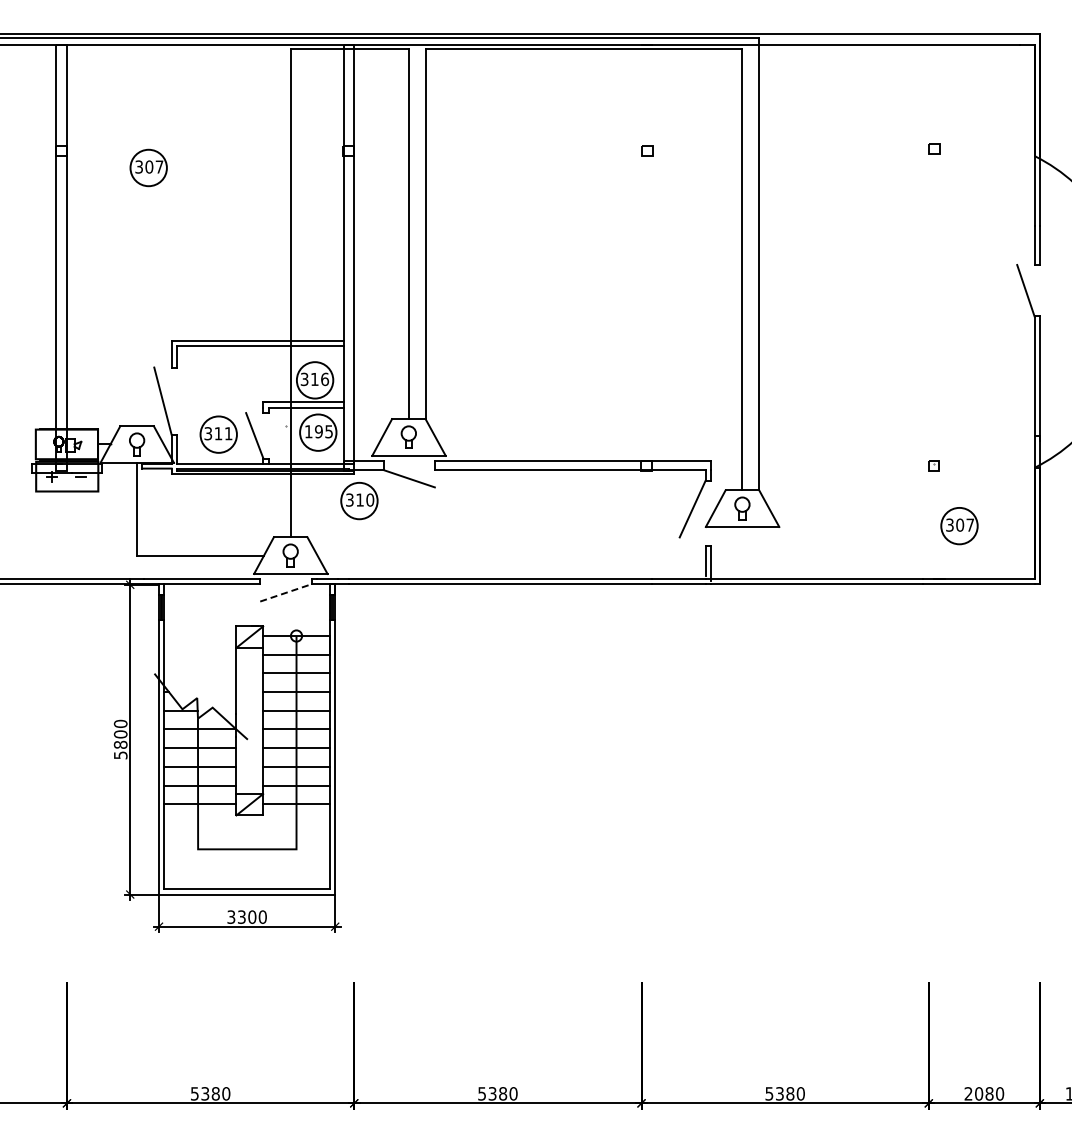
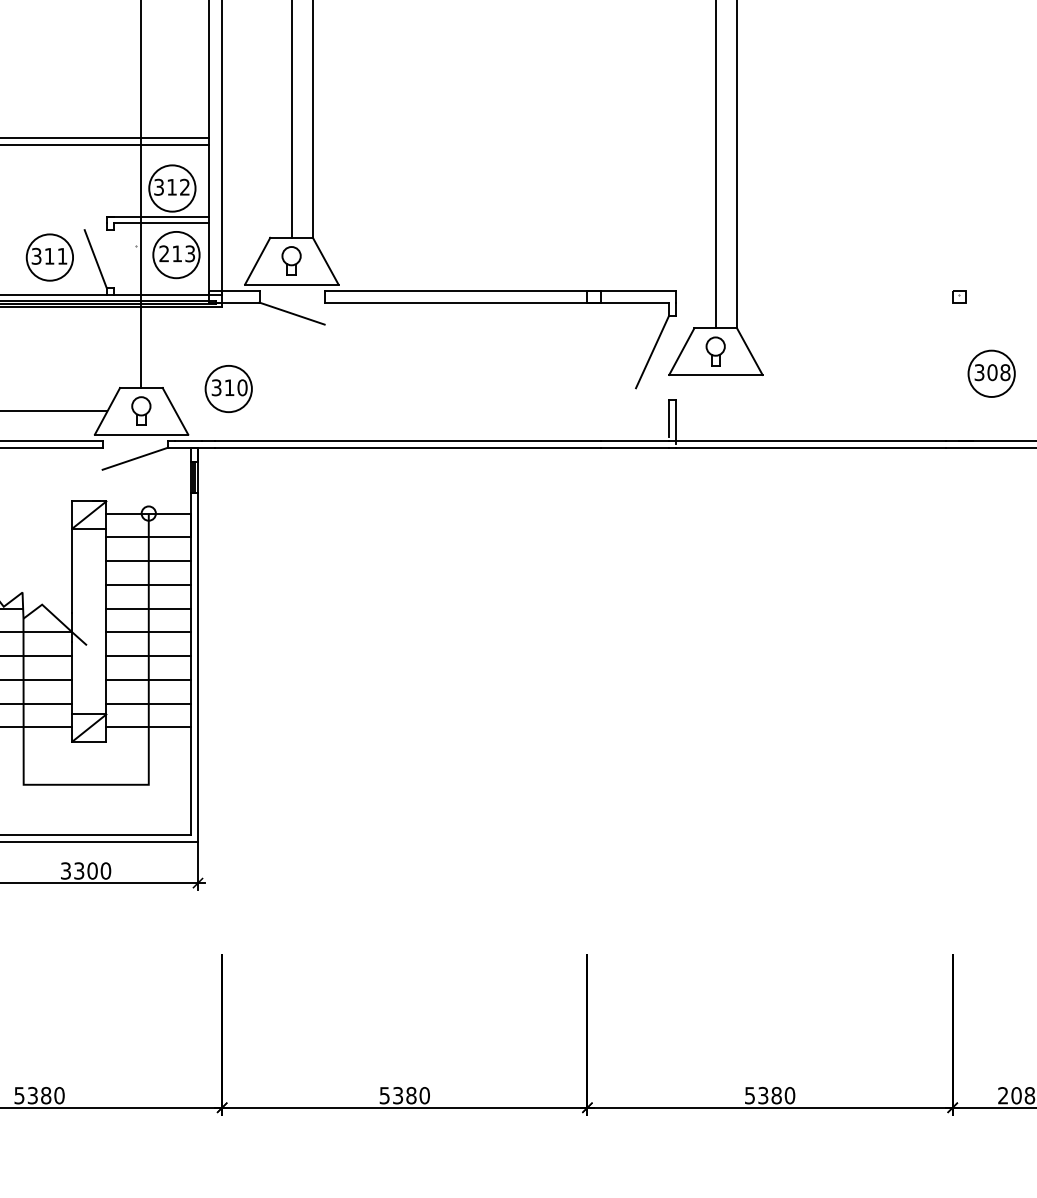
text: (325, 379) -> (185, 187), 316 -> 312
text: (318, 431) -> (176, 253), 195 -> 213
part: (359, 501) -> (228, 389), moved
text: (970, 524) -> (1005, 371), 307 -> 308
line: (286, 592) -> (136, 458), dashed -> solid

